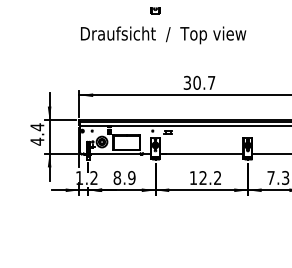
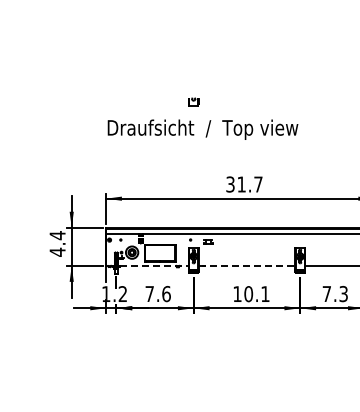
text: (196, 82) -> (241, 184), 30.7 -> 31.7
line: (121, 154) -> (154, 266), solid -> dashed
line: (202, 154) -> (247, 266), solid -> dashed
text: (124, 177) -> (157, 293), 8.9 -> 7.6
text: (209, 178) -> (256, 294), 12.2 -> 10.1

